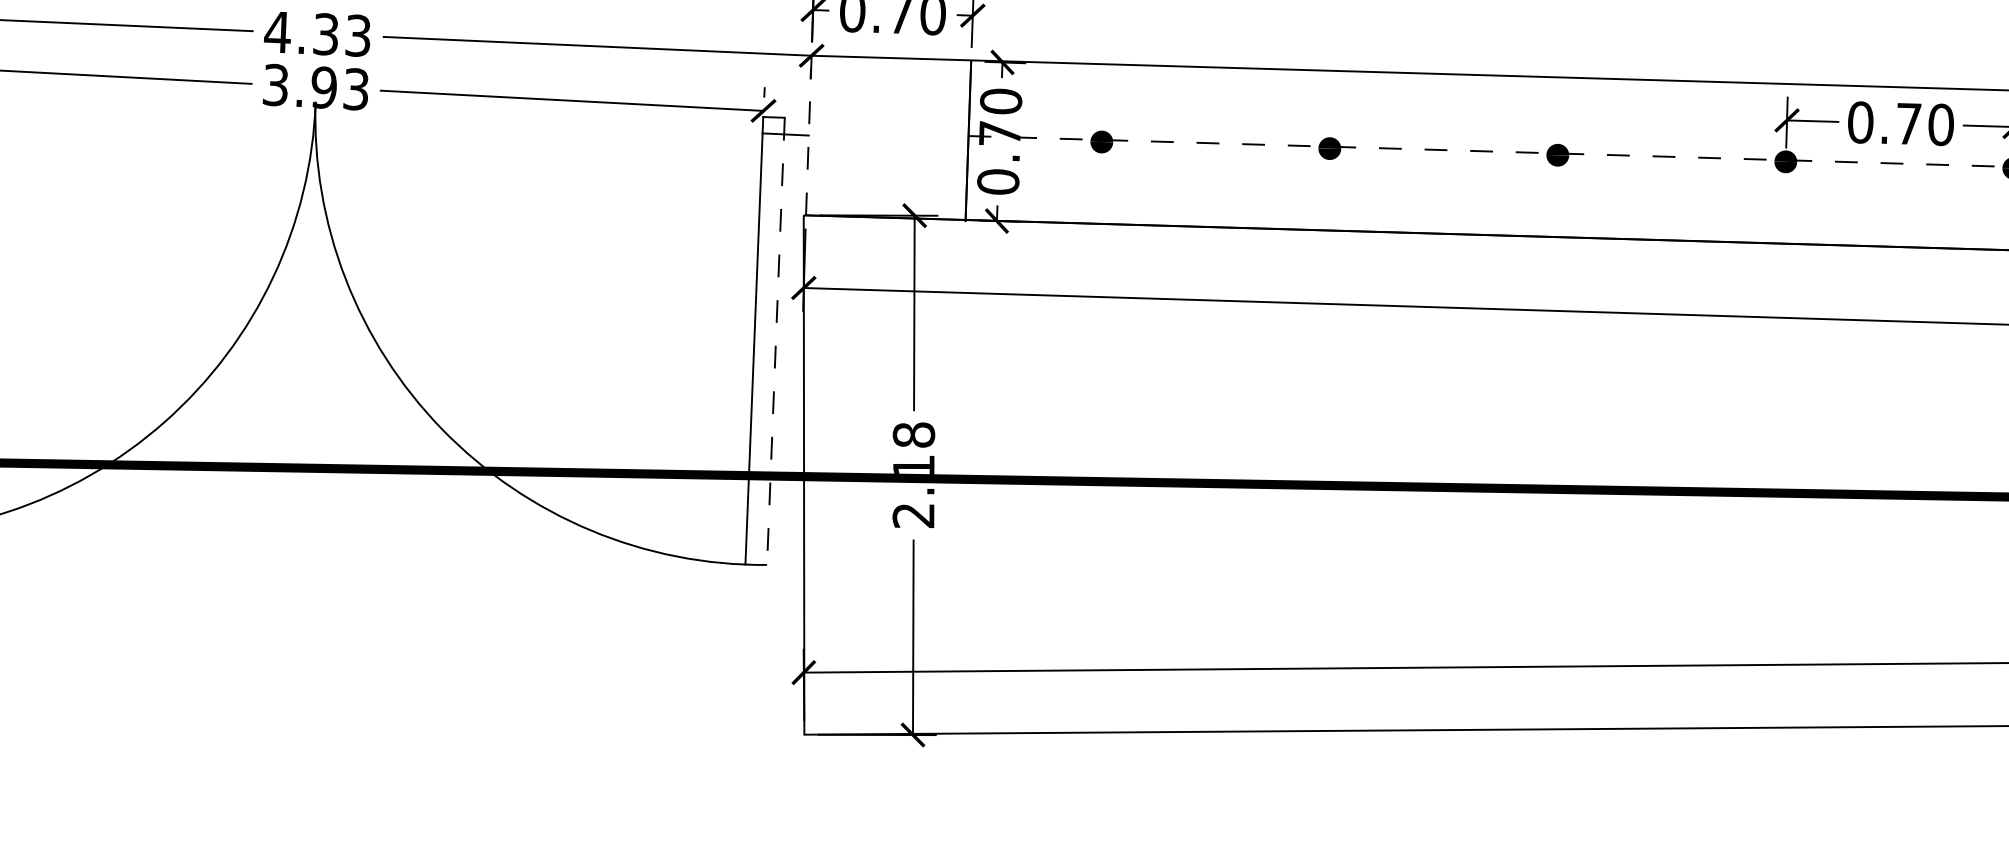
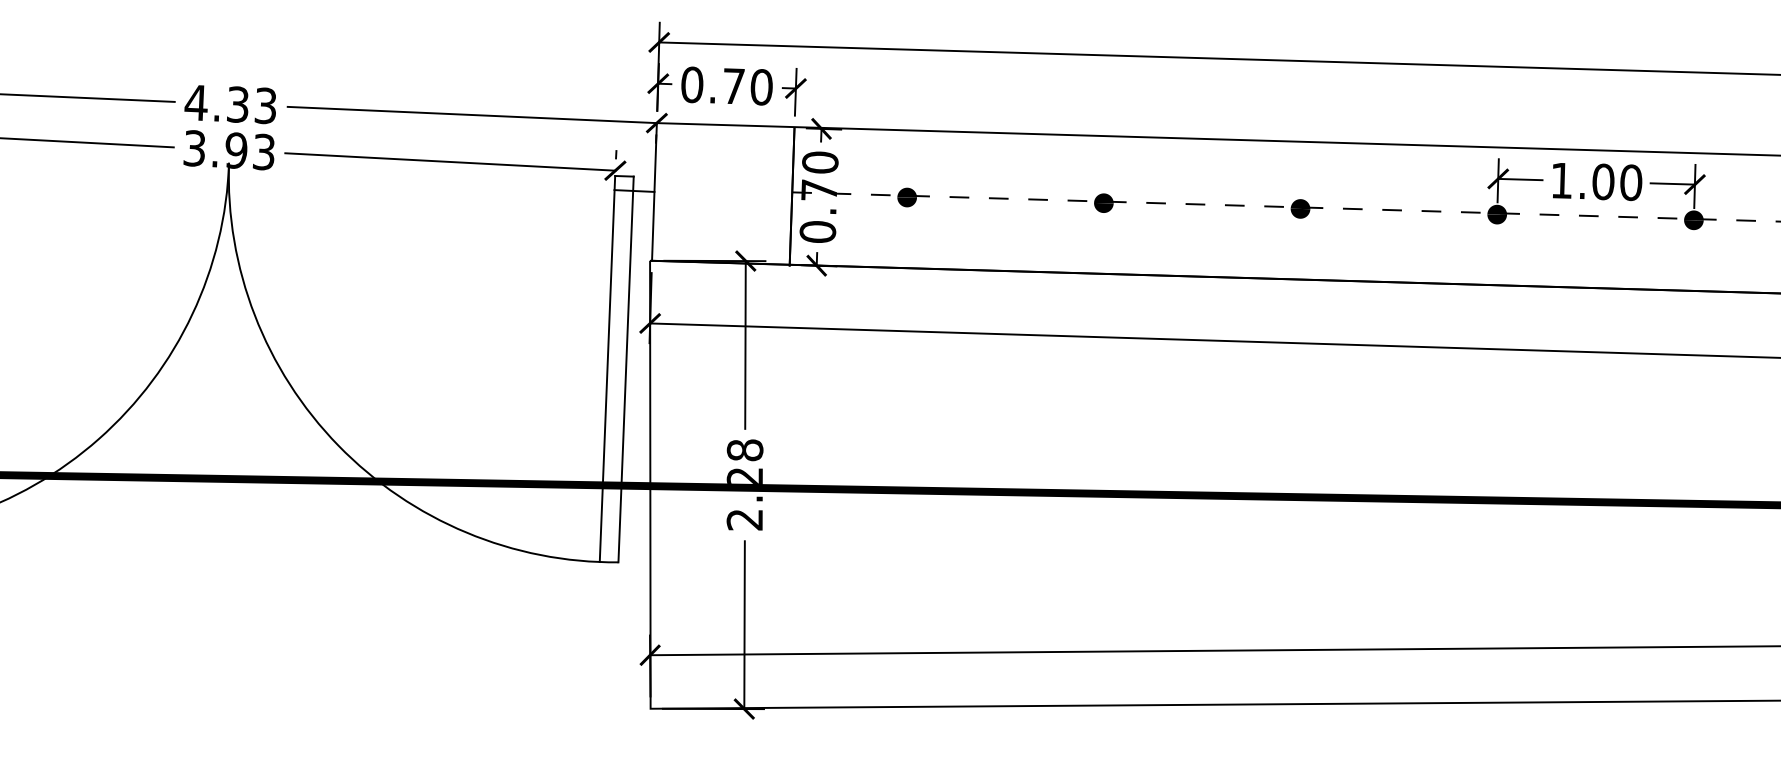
text: (1884, 123) -> (1582, 181), 0.70 -> 1.00
line: (808, 135) -> (654, 191), dashed -> solid
line: (776, 341) -> (626, 369), dashed -> solid
text: (913, 464) -> (744, 475), 2.18 -> 2.28

